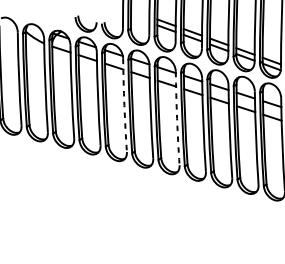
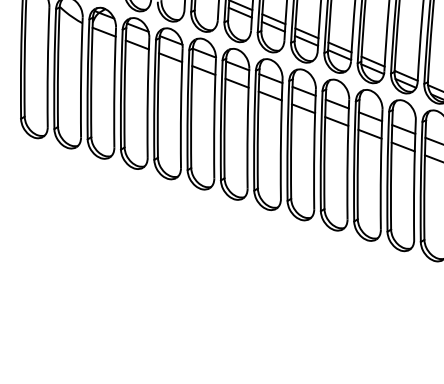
arc: (124, 105) -> (181, 108), dashed -> solid
arc: (176, 118) -> (247, 128), dashed -> solid

